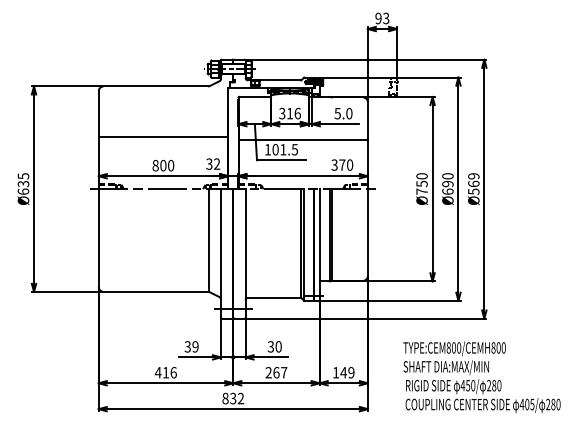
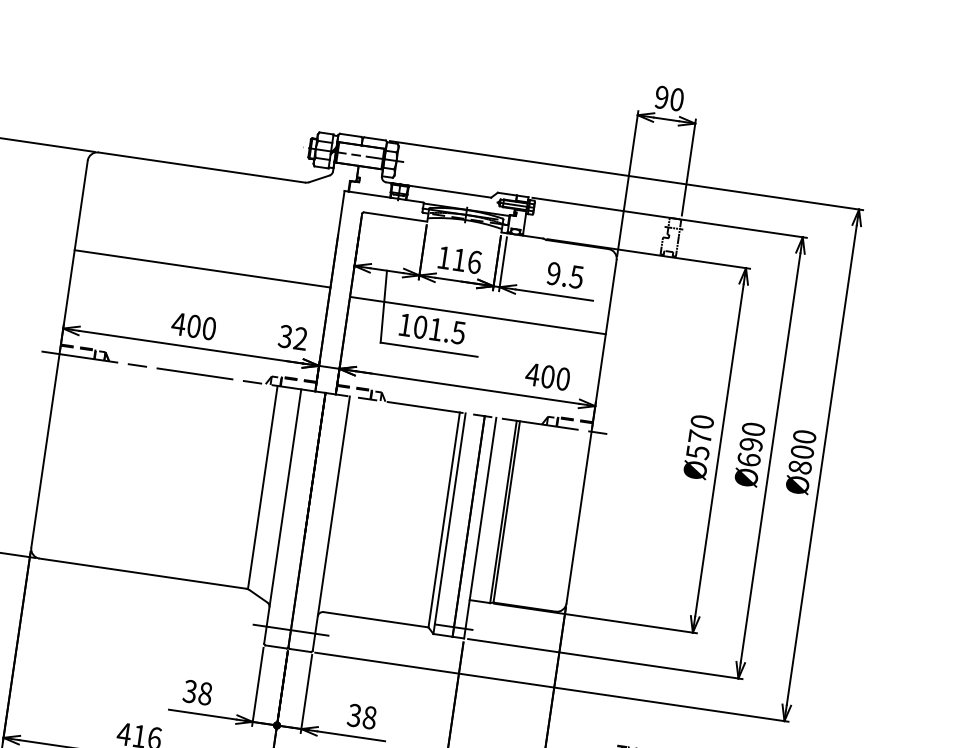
text: (386, 18) -> (677, 99), 93 -> 90
text: (282, 113) -> (444, 257), 316 -> 116
text: (343, 113) -> (565, 275), 5.0 -> 9.5
text: (338, 164) -> (540, 374), 370 -> 400
text: (155, 165) -> (178, 323), 800 -> 400
text: (473, 183) -> (801, 451), Ø569 -> Ø800
text: (421, 187) -> (698, 443), Ø750 -> Ø570
text: (195, 346) -> (205, 693), 39 -> 38
text: (278, 346) -> (369, 716), 30 -> 38

